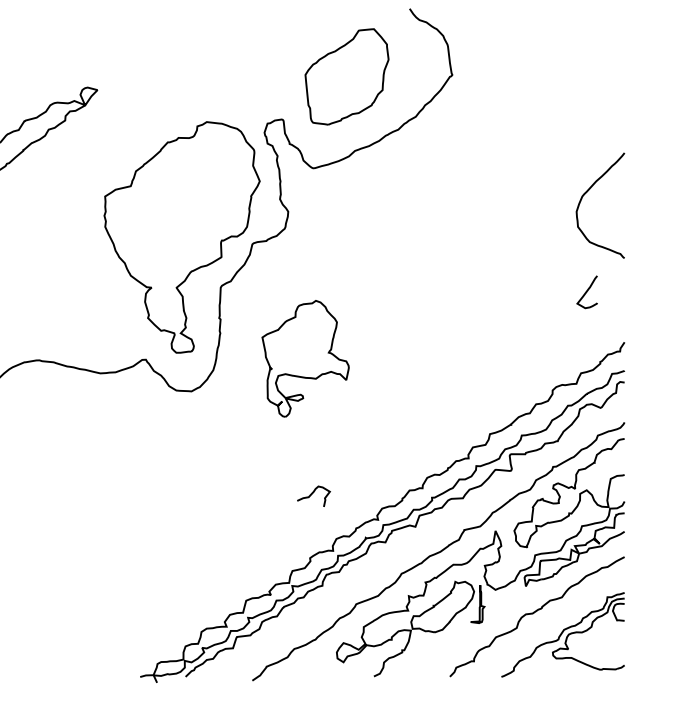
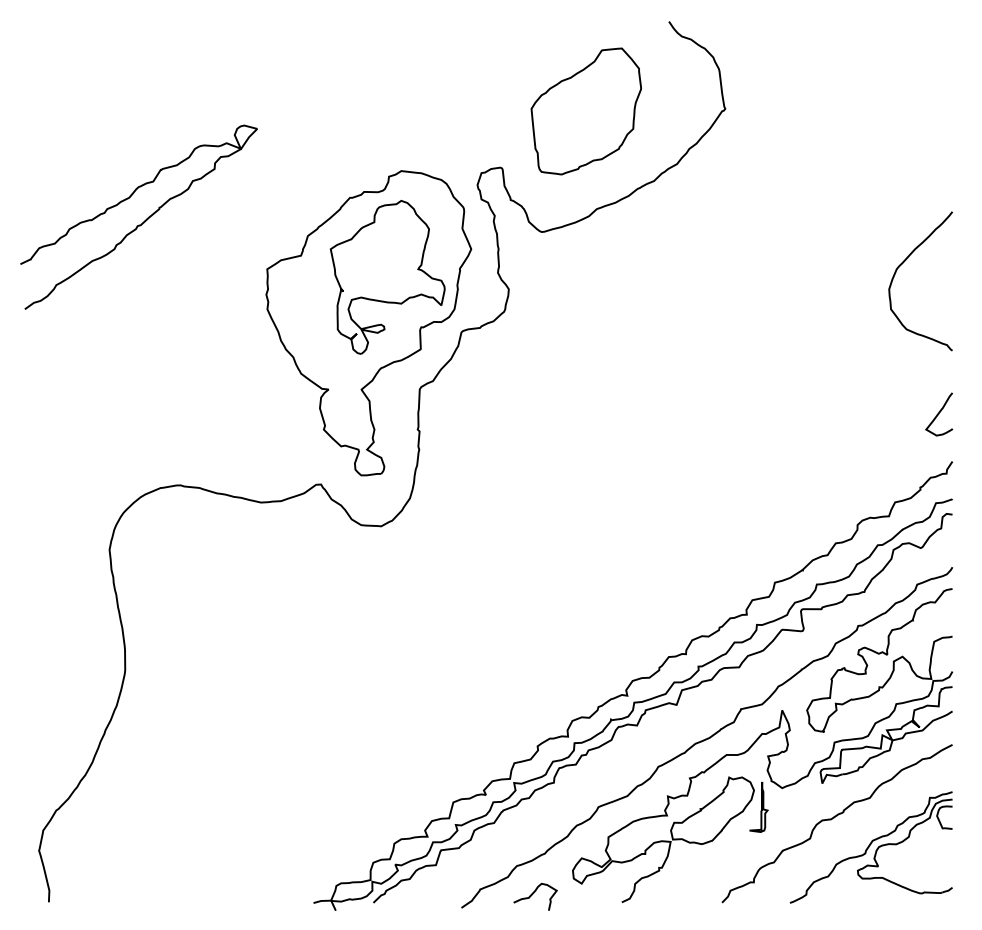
curve: (587, 292) -> (939, 414), moved
part: (305, 358) -> (387, 276), moved
curve: (312, 494) -> (533, 894), moved

